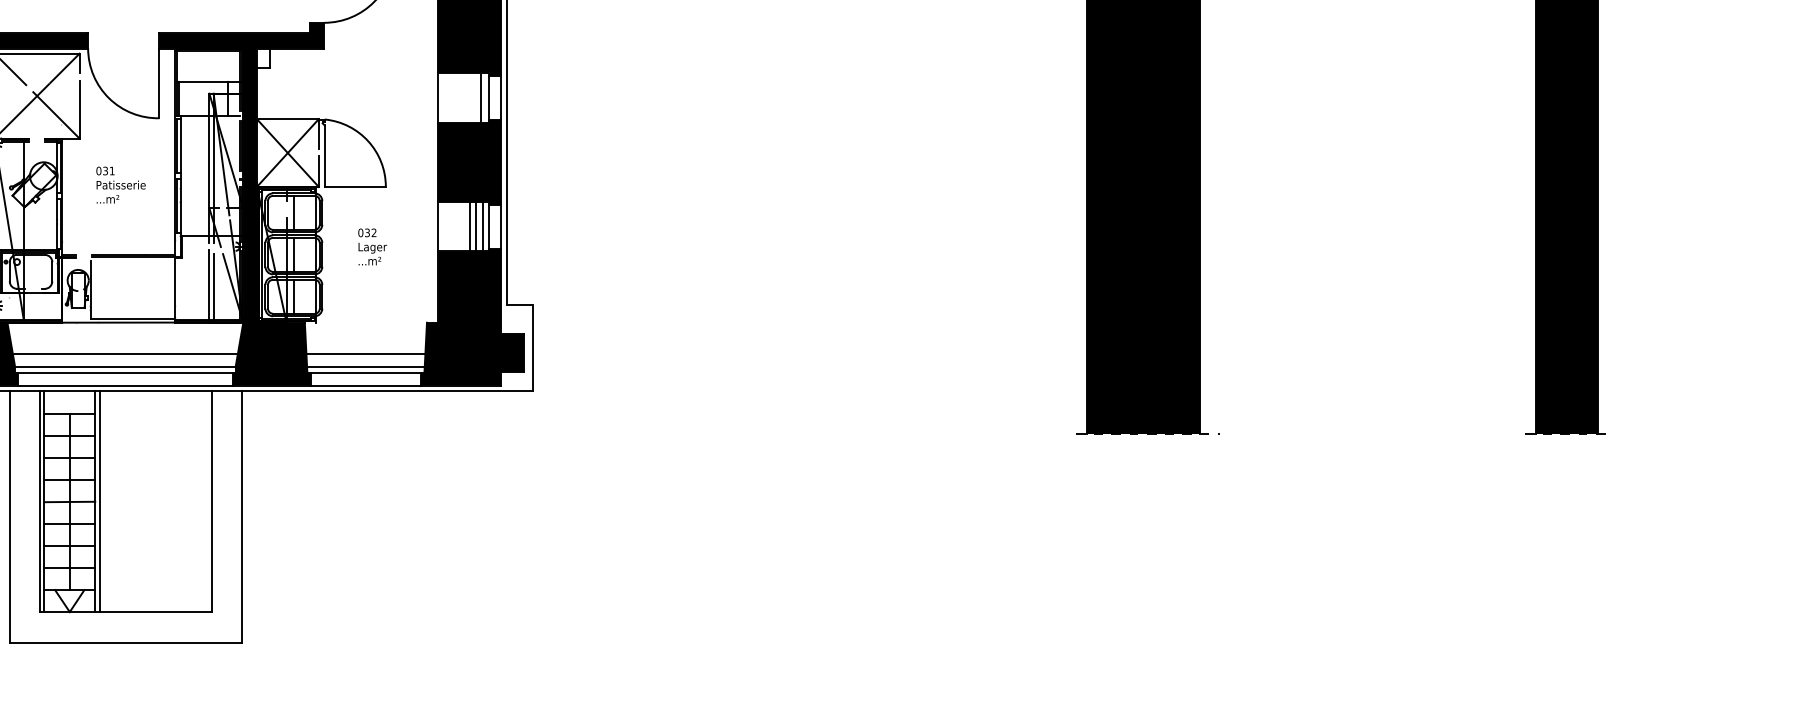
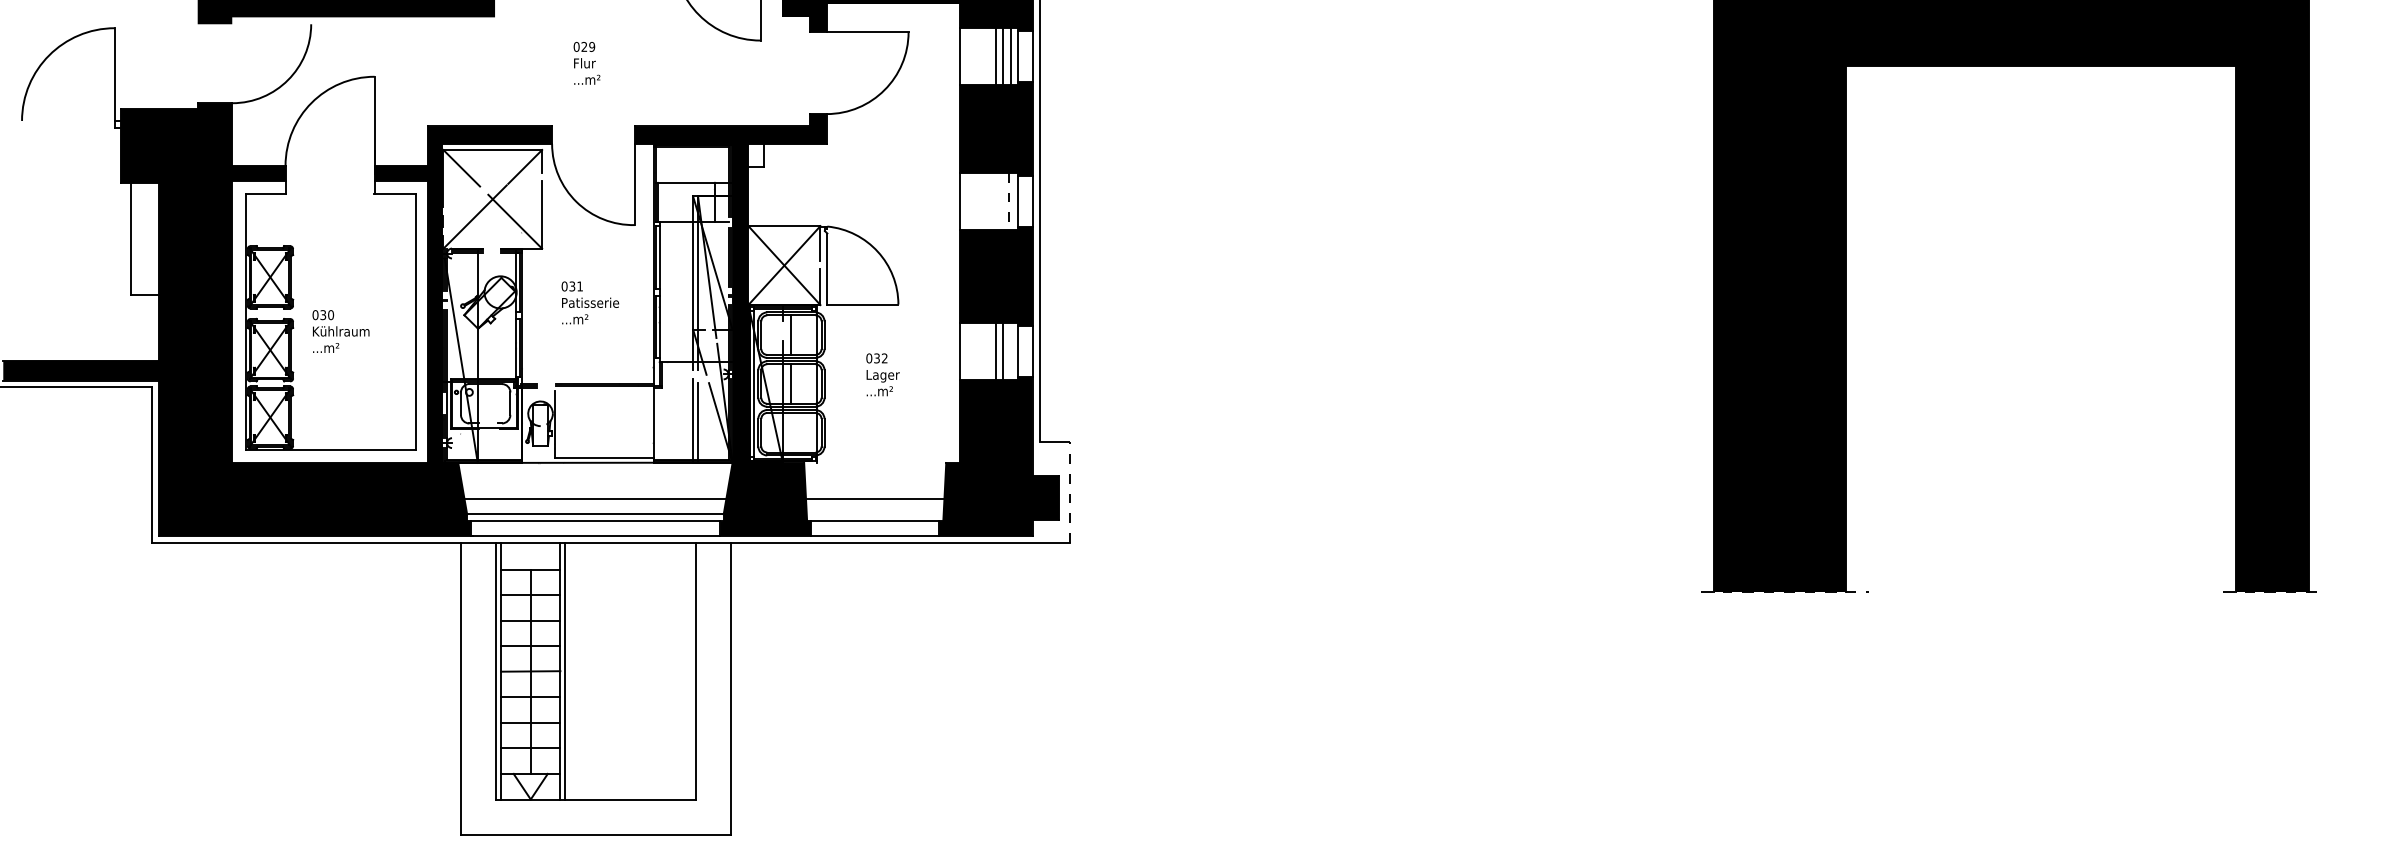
line: (480, 97) -> (1008, 201), solid -> dashed
line: (482, 226) -> (1010, 351), removed
line: (293, 296) -> (791, 432), removed
line: (533, 348) -> (1070, 492), solid -> dashed
line: (366, 367) -> (875, 514), removed

